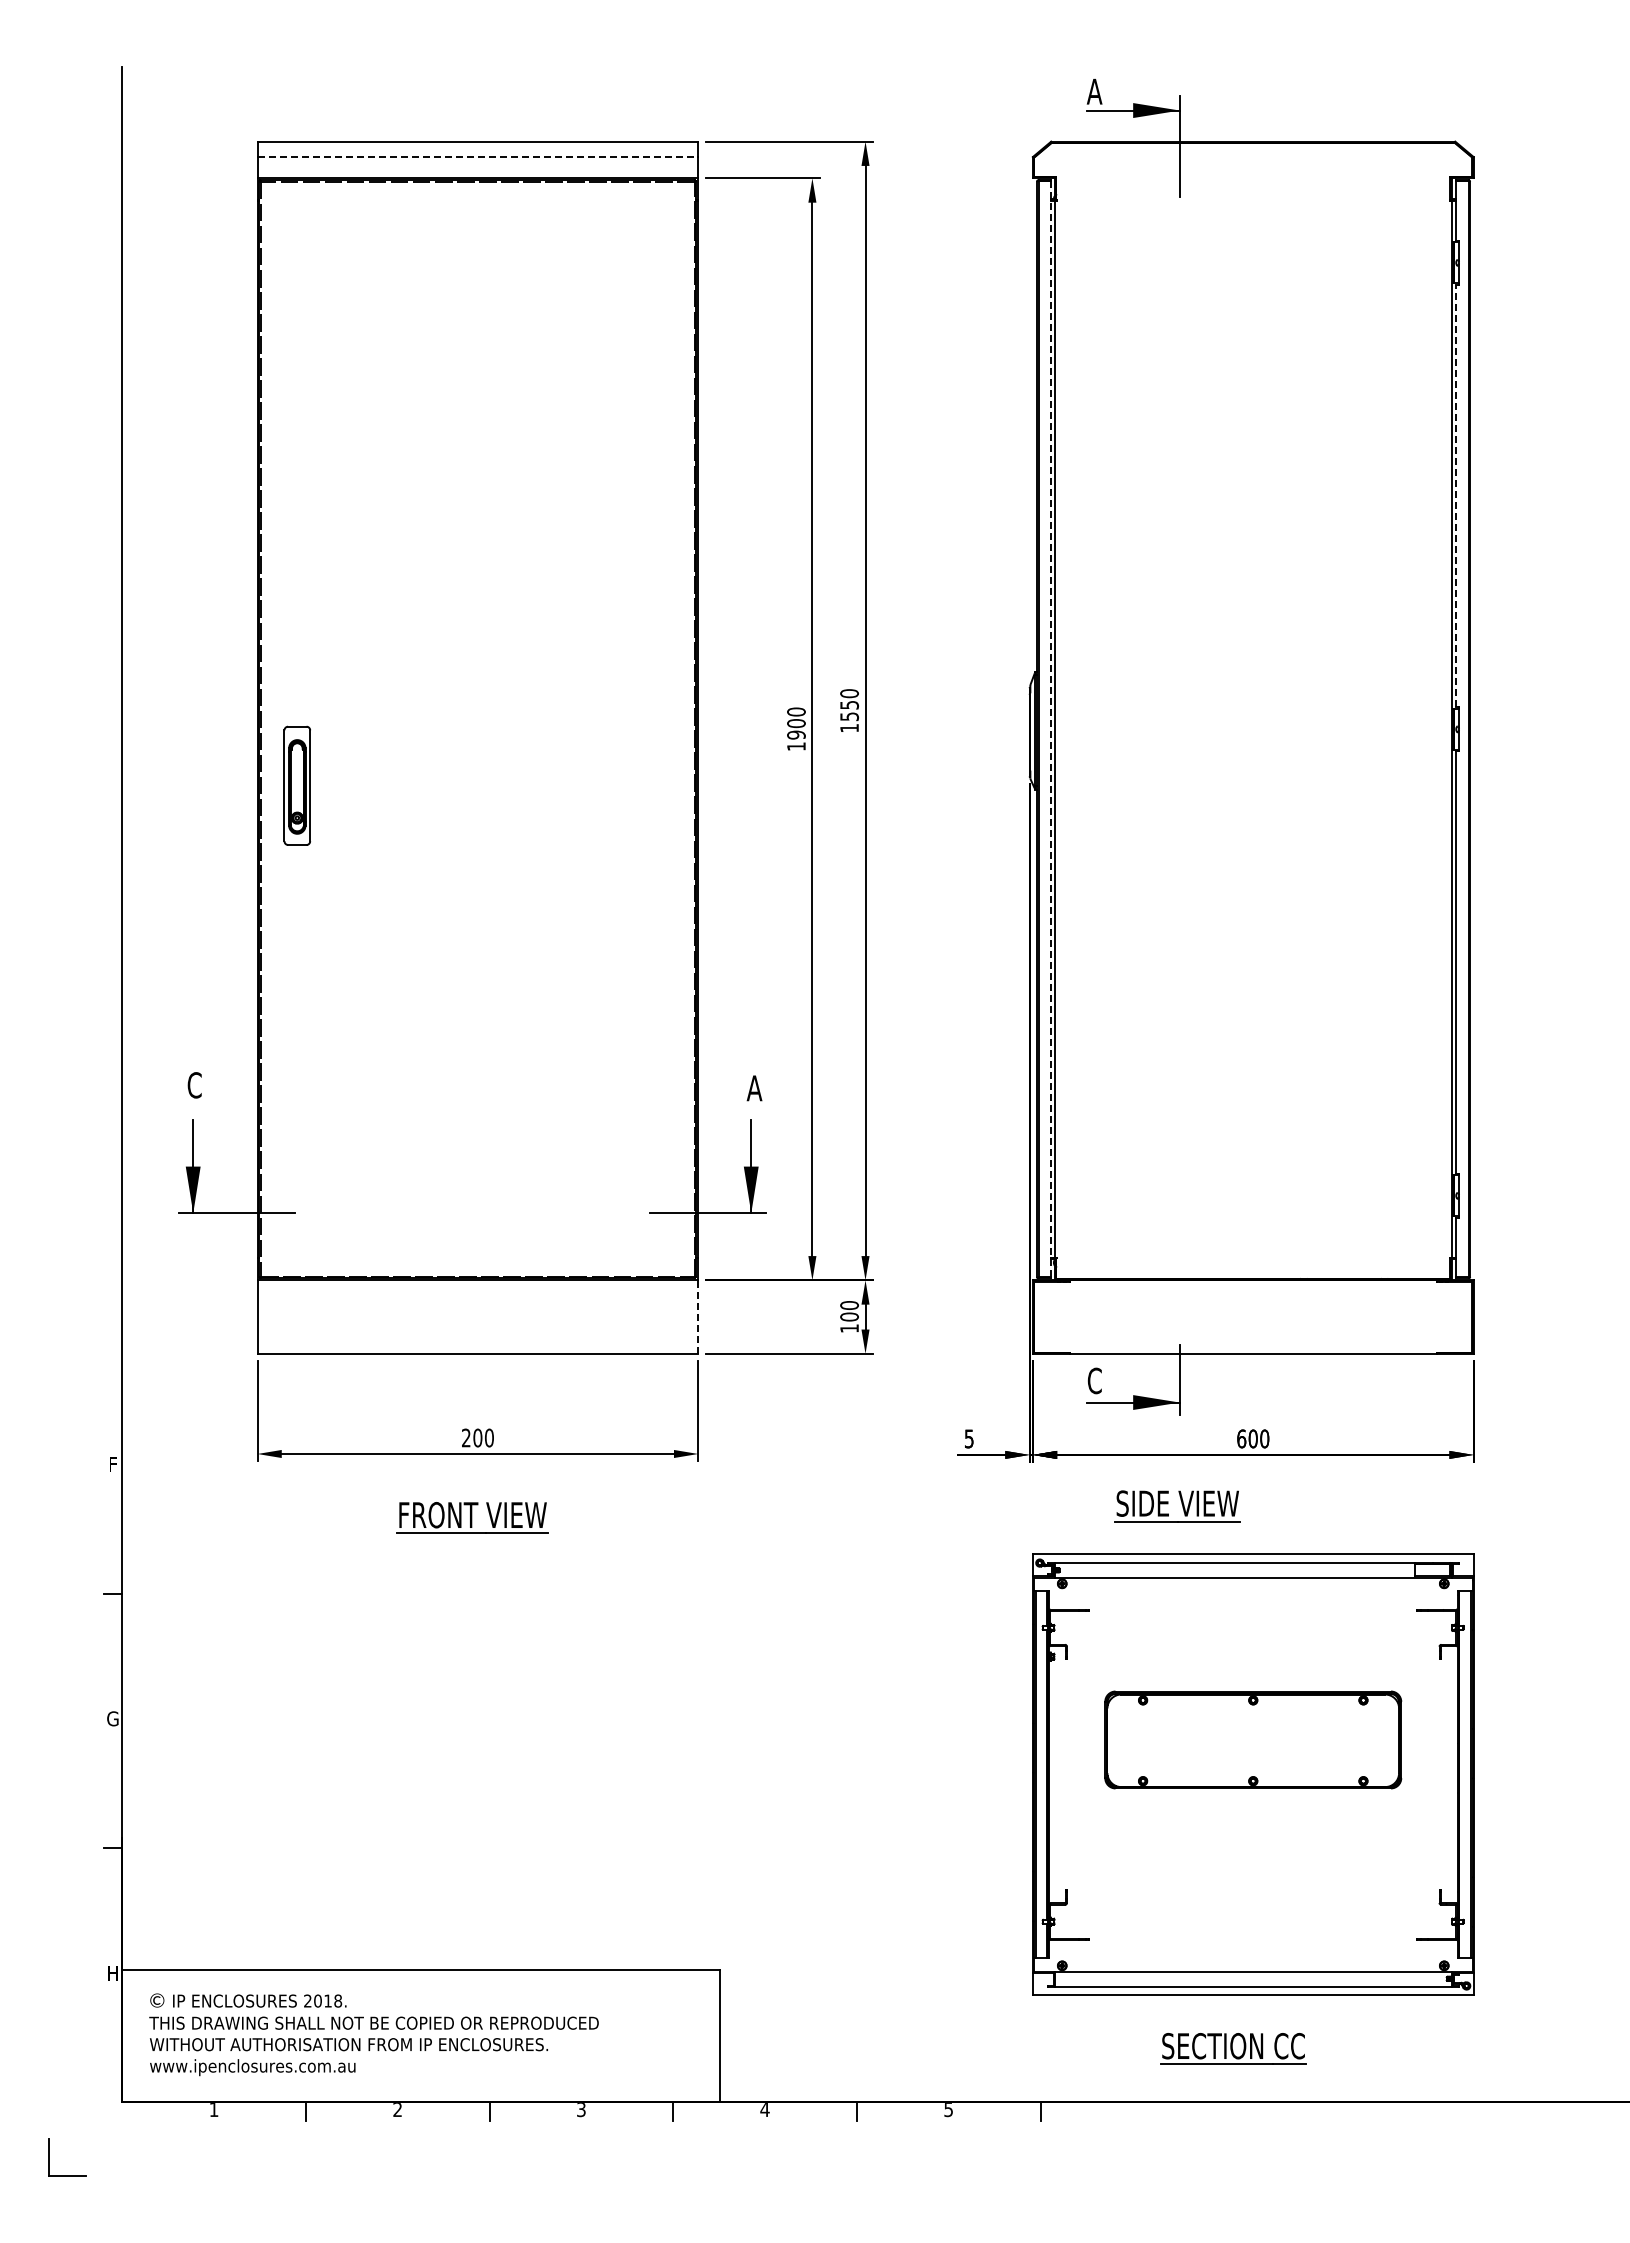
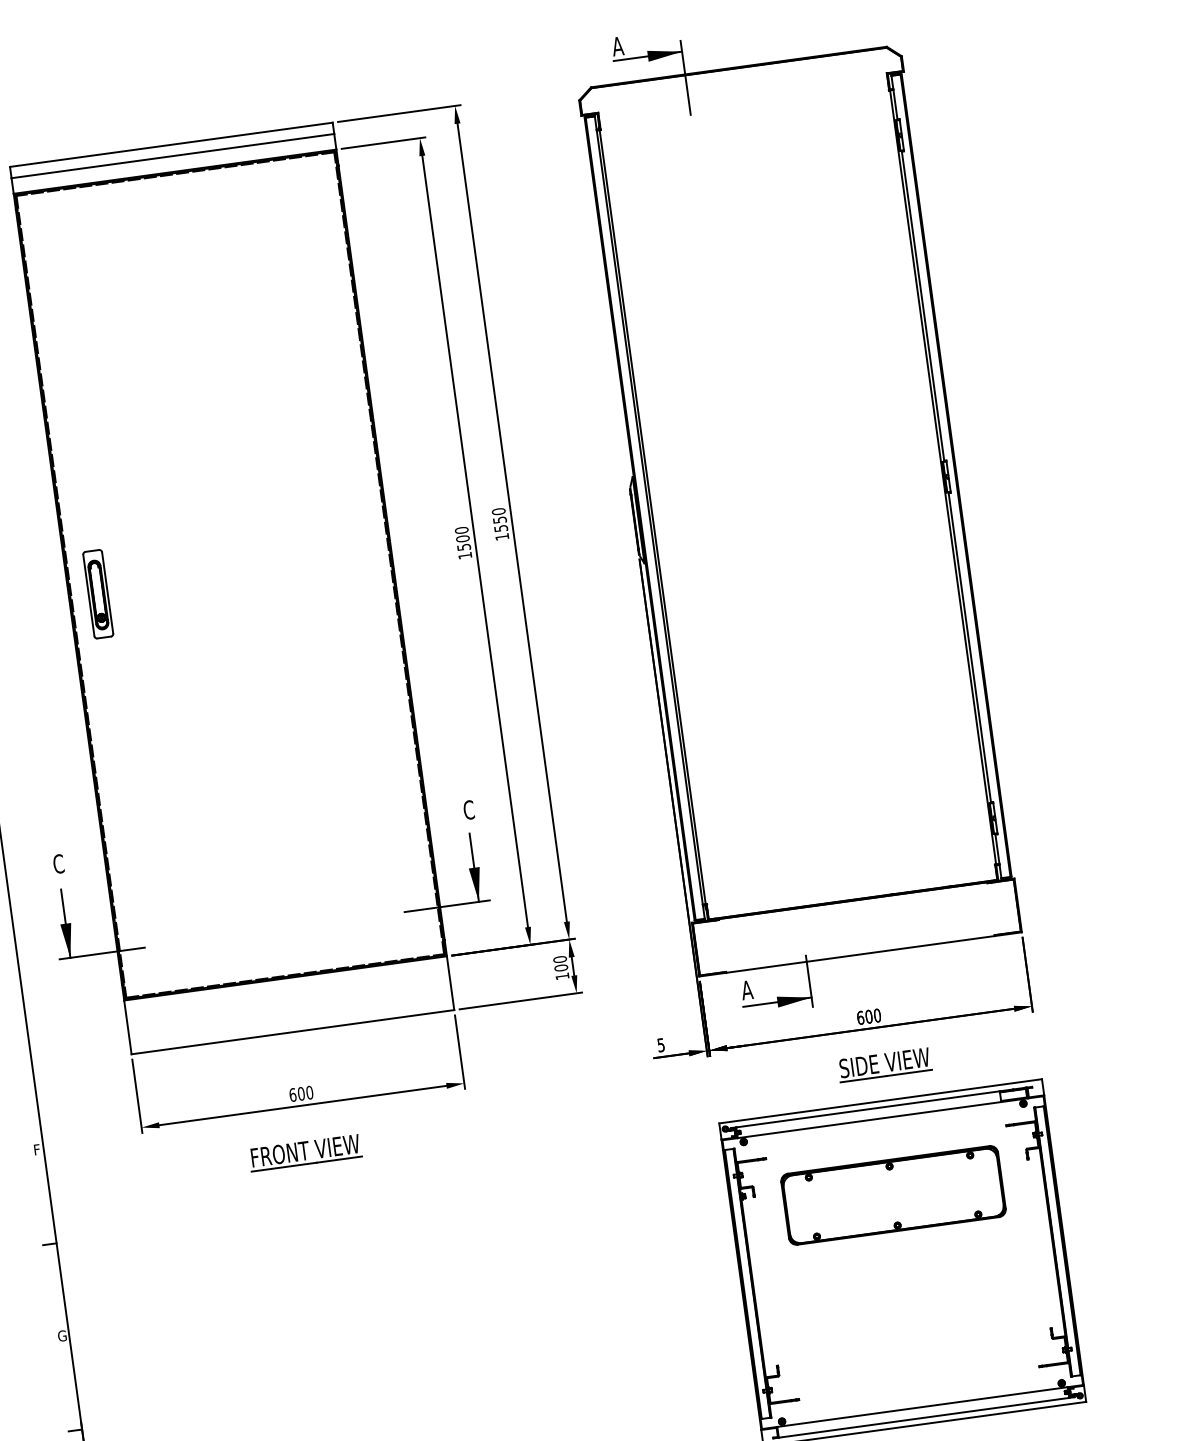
line: (478, 157) -> (173, 156), dashed -> solid
line: (1456, 495) -> (923, 305), dashed -> solid
line: (1050, 729) -> (649, 517), dashed -> solid
text: (796, 734) -> (464, 546), 1900 -> 1500
part: (296, 785) -> (97, 594), moved
text: (754, 1088) -> (468, 810), A -> C
line: (698, 1317) -> (450, 983), dashed -> solid
text: (1094, 1380) -> (746, 989), C -> A
text: (466, 1437) -> (292, 1094), 200 -> 600
part: (1177, 1506) -> (884, 1065), moved
part: (1253, 1739) -> (893, 1195), moved

